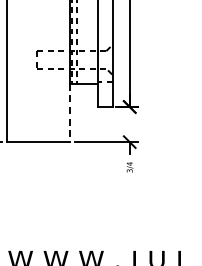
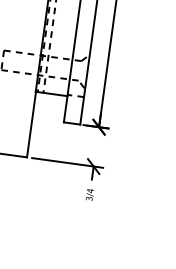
line: (70, 113) -> (31, 125), dashed -> solid

